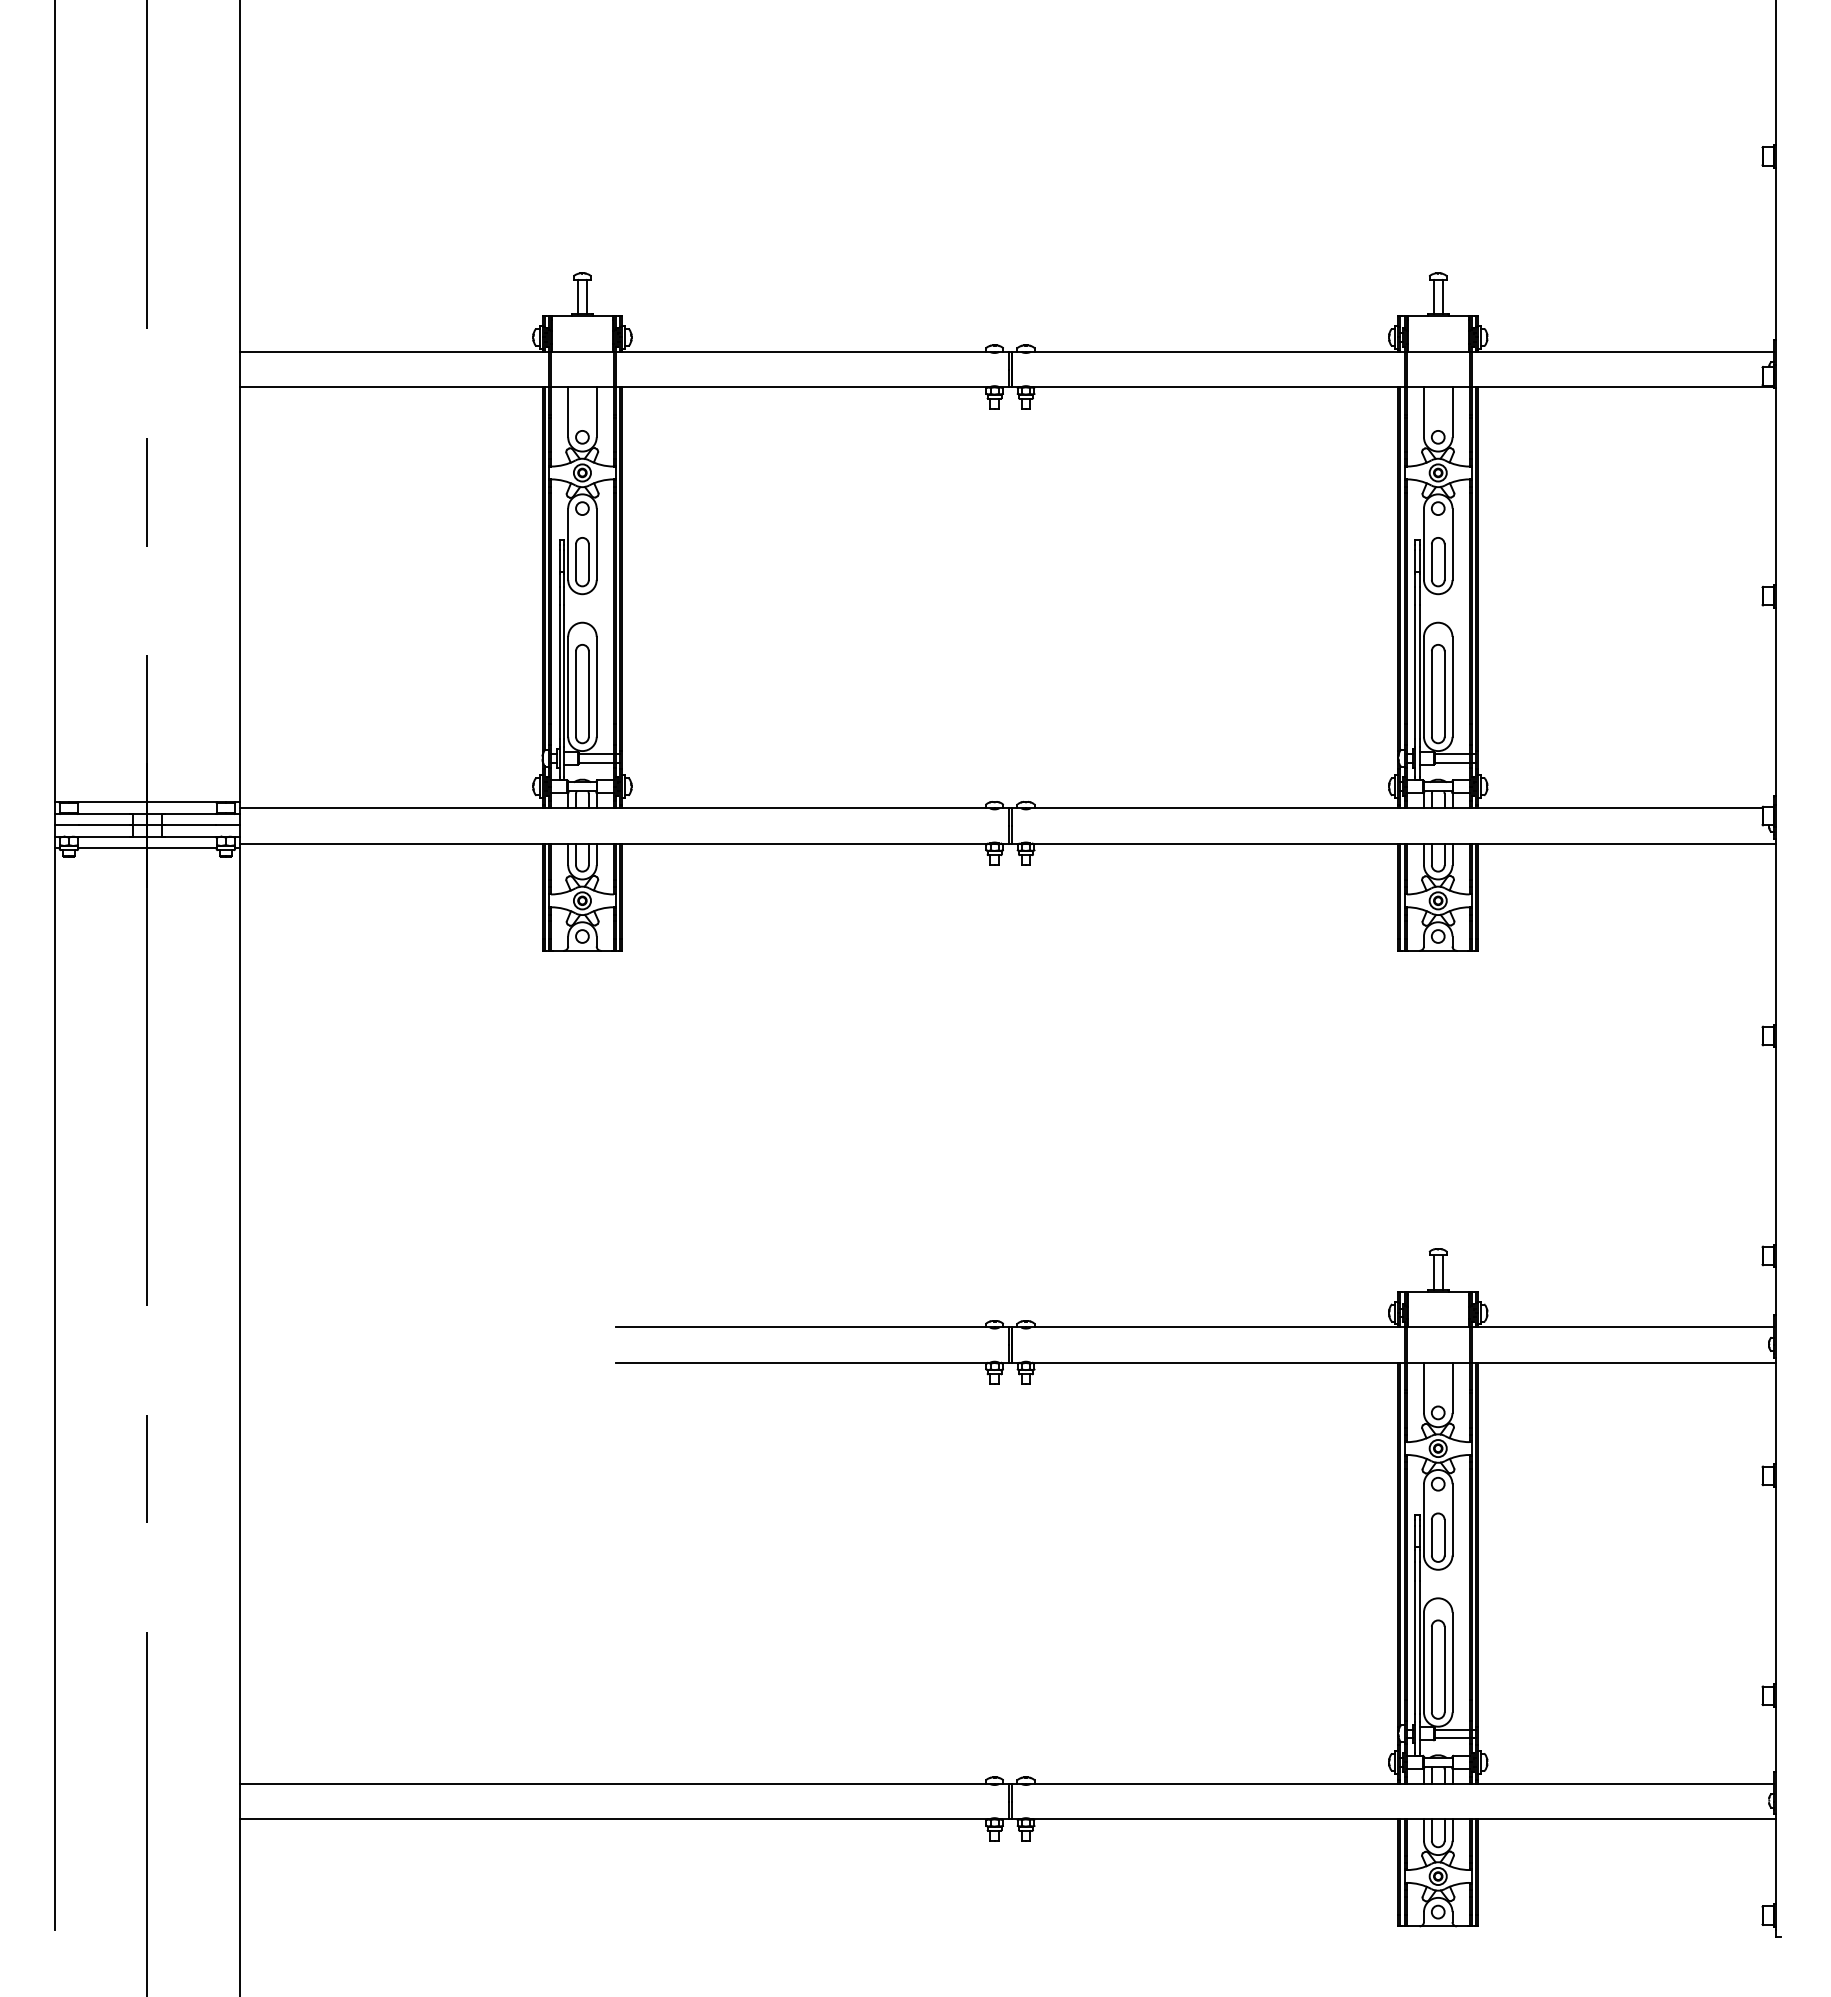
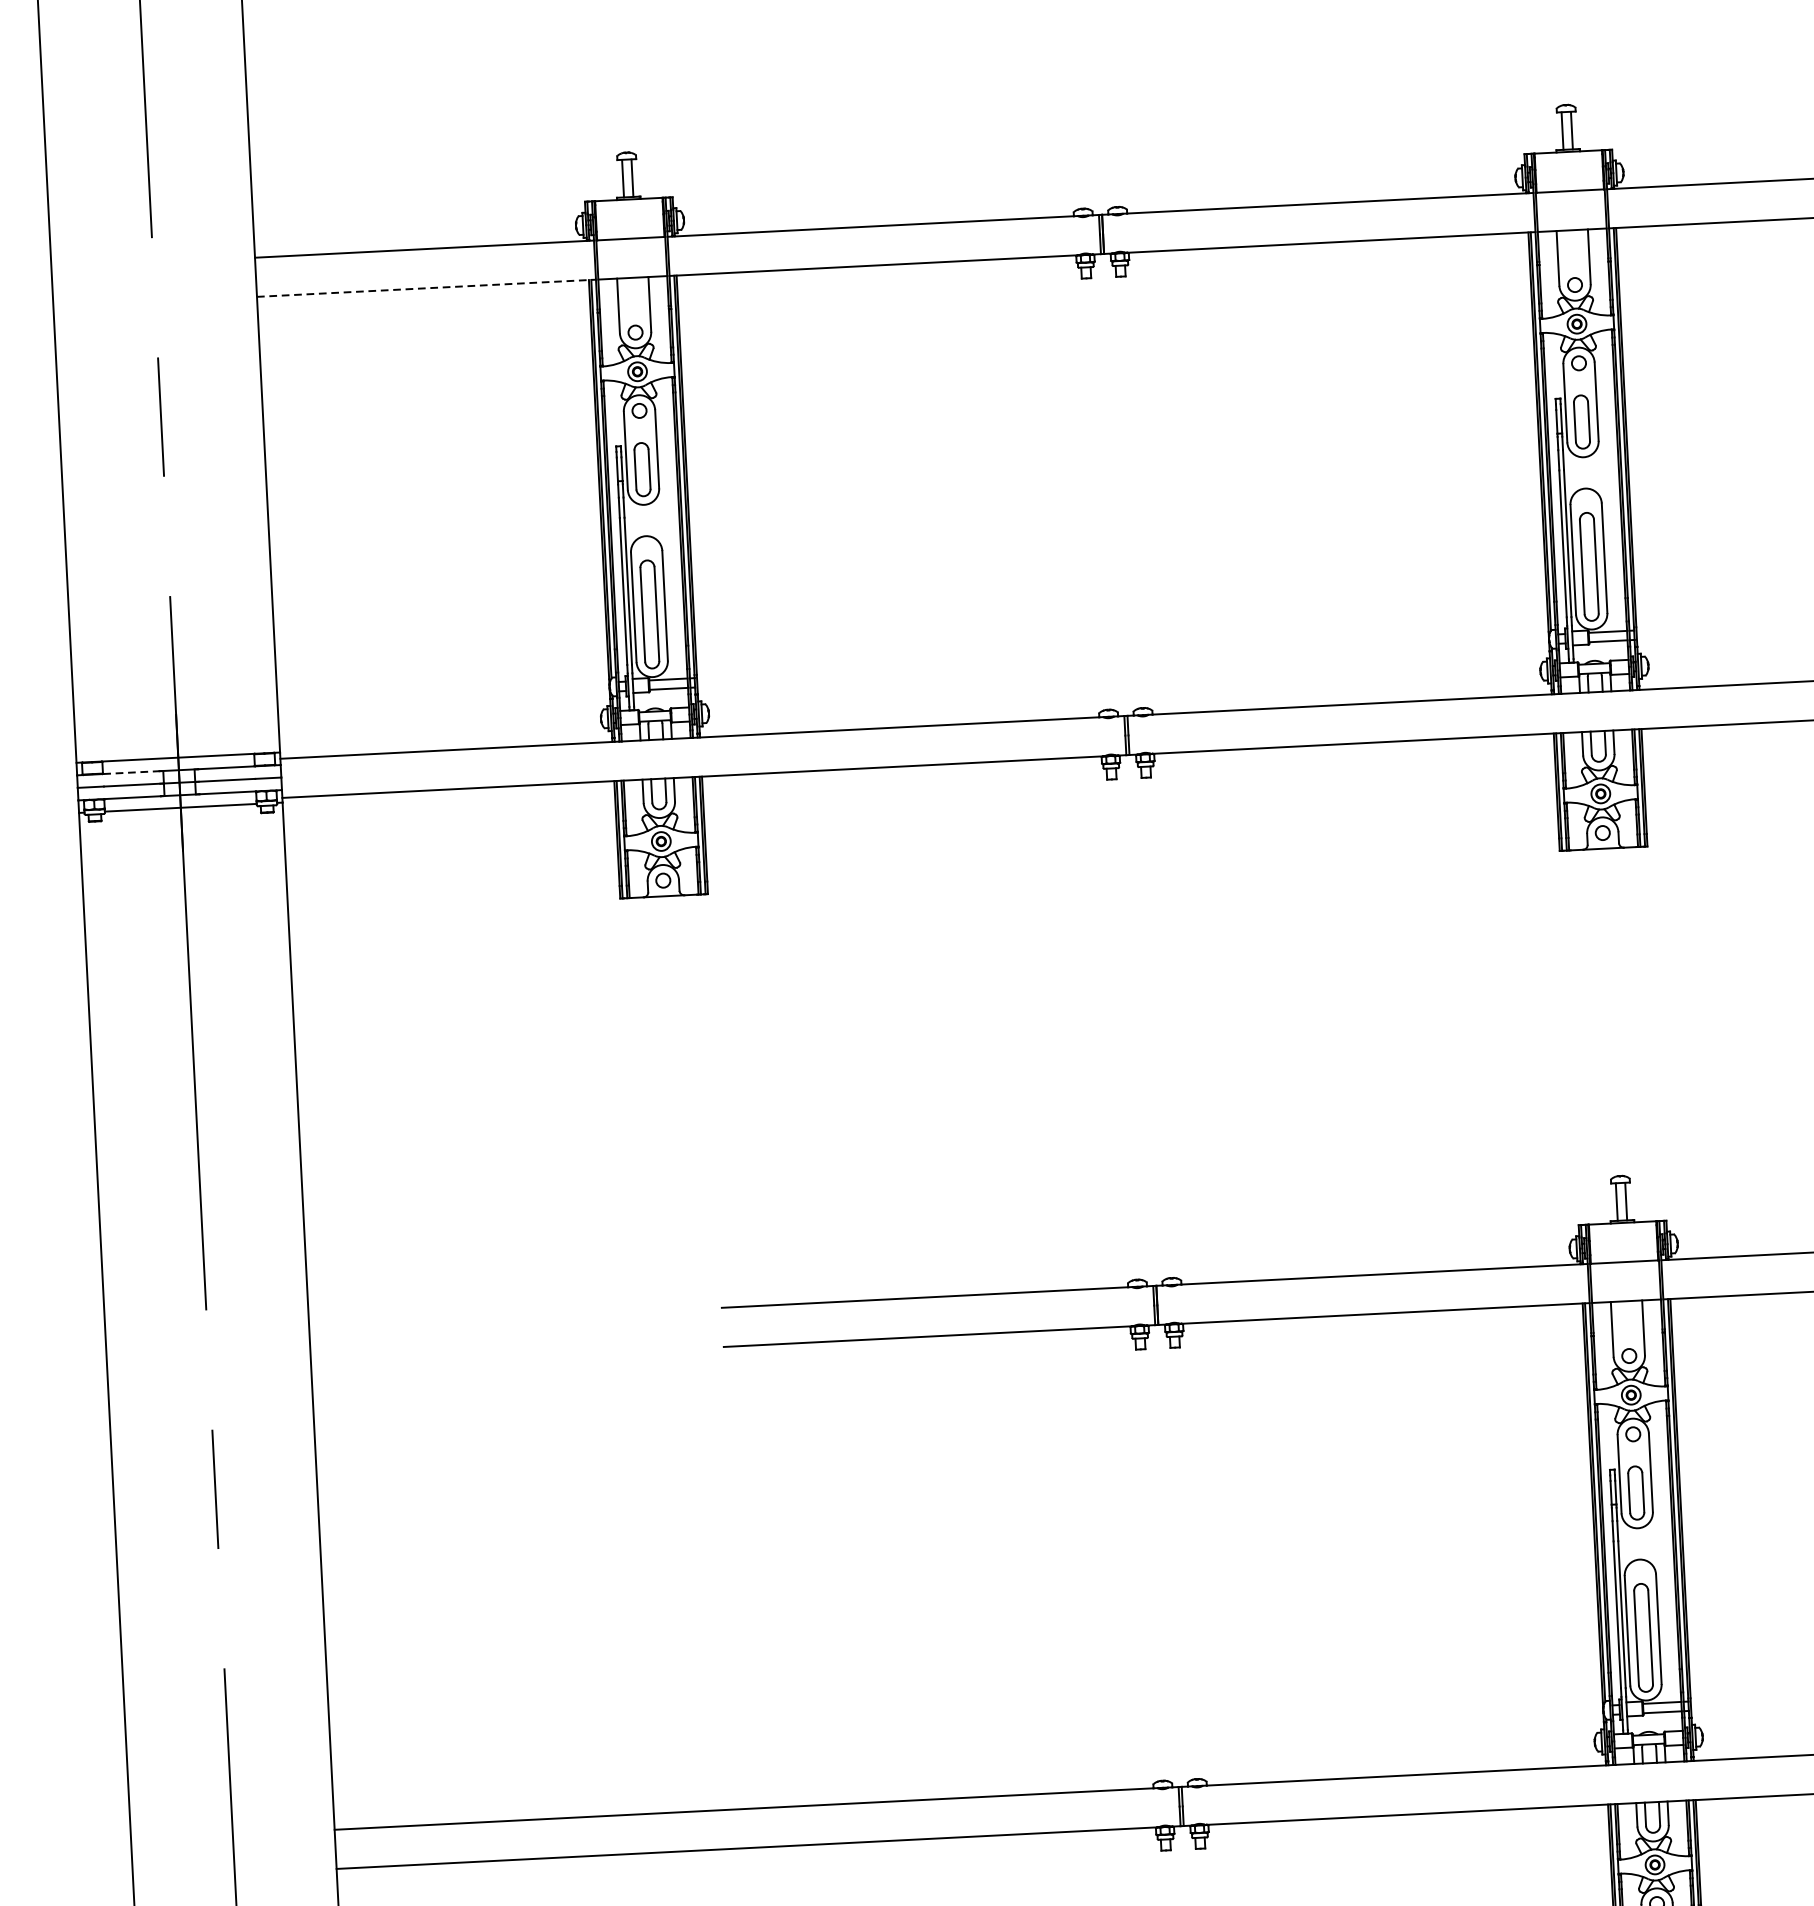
line: (395, 387) -> (427, 288), solid -> dashed
line: (104, 813) -> (131, 772), solid -> dashed

